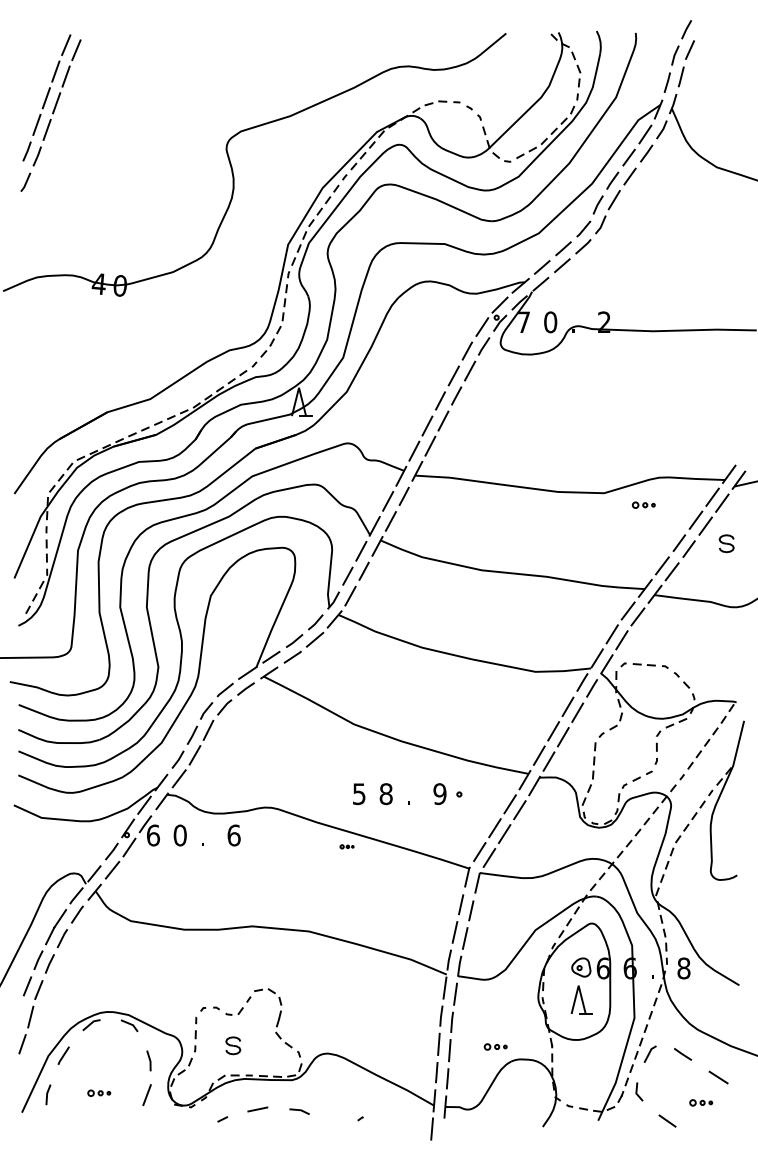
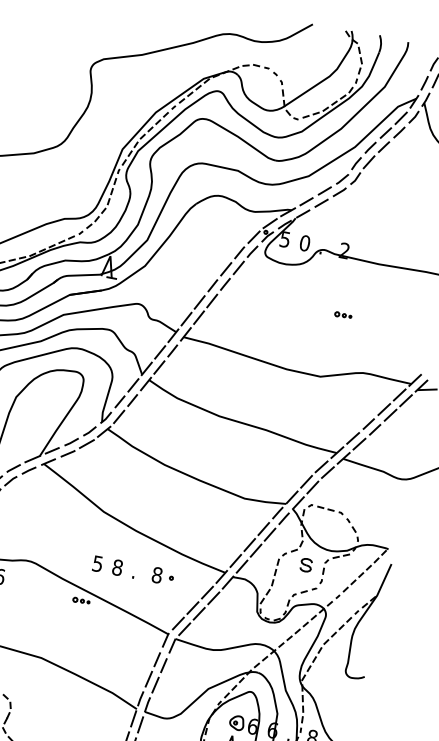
text: (523, 322) -> (284, 239), 7 -> 5
part: (643, 504) -> (343, 314), moved
part: (726, 543) -> (306, 565), moved
text: (439, 794) -> (156, 575), 9 -> 8
part: (346, 846) -> (81, 600), size x1.67

